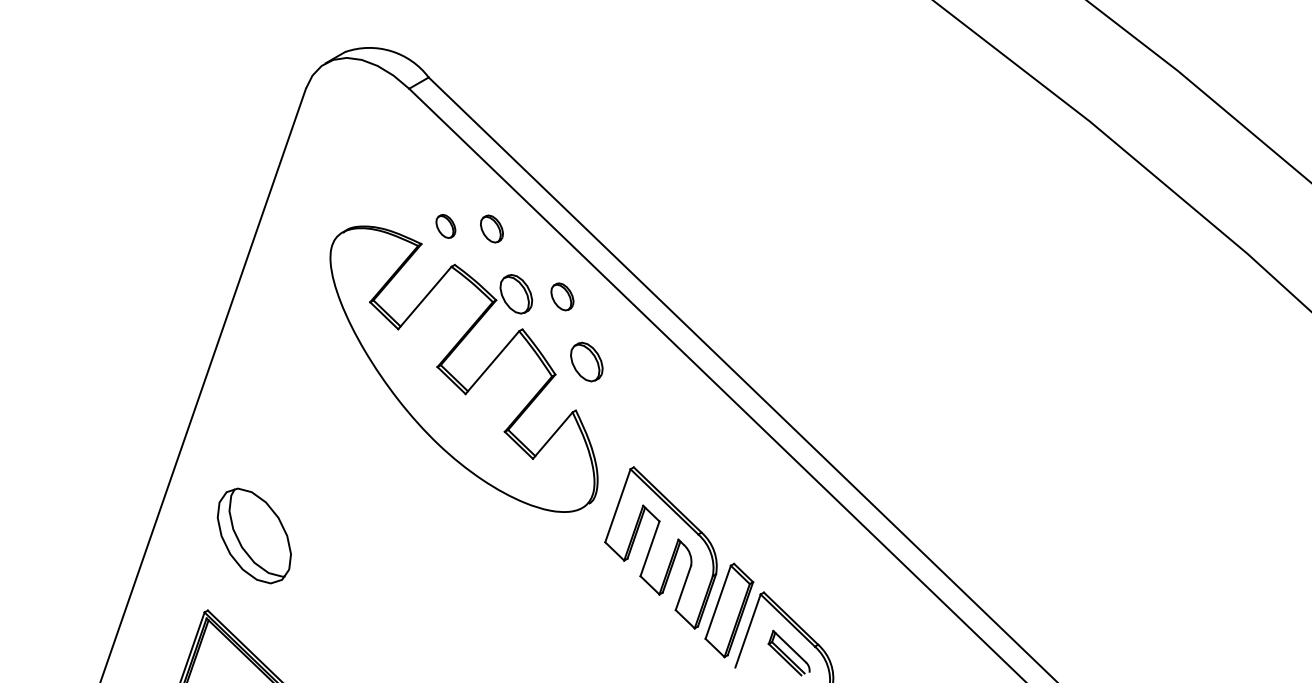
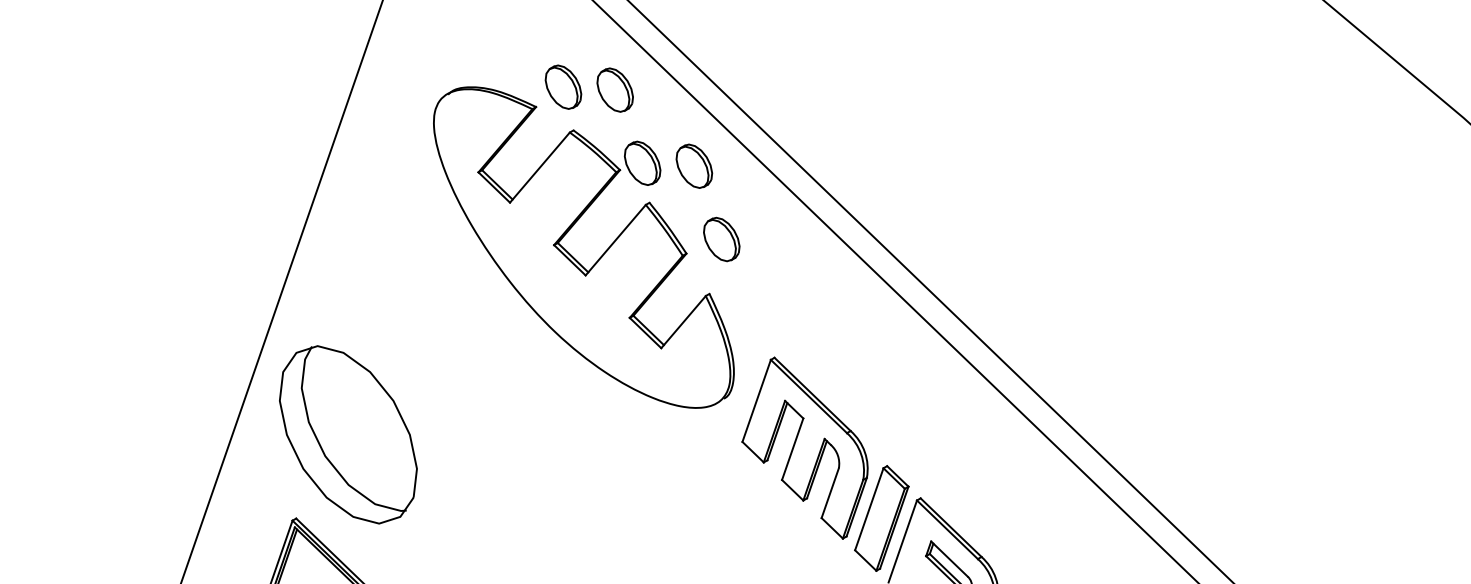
part: (445, 226) -> (563, 87), size x1.67
part: (491, 228) -> (614, 89), size x1.43
part: (562, 296) -> (694, 165), size x1.43
part: (254, 535) -> (348, 434), size x1.67

